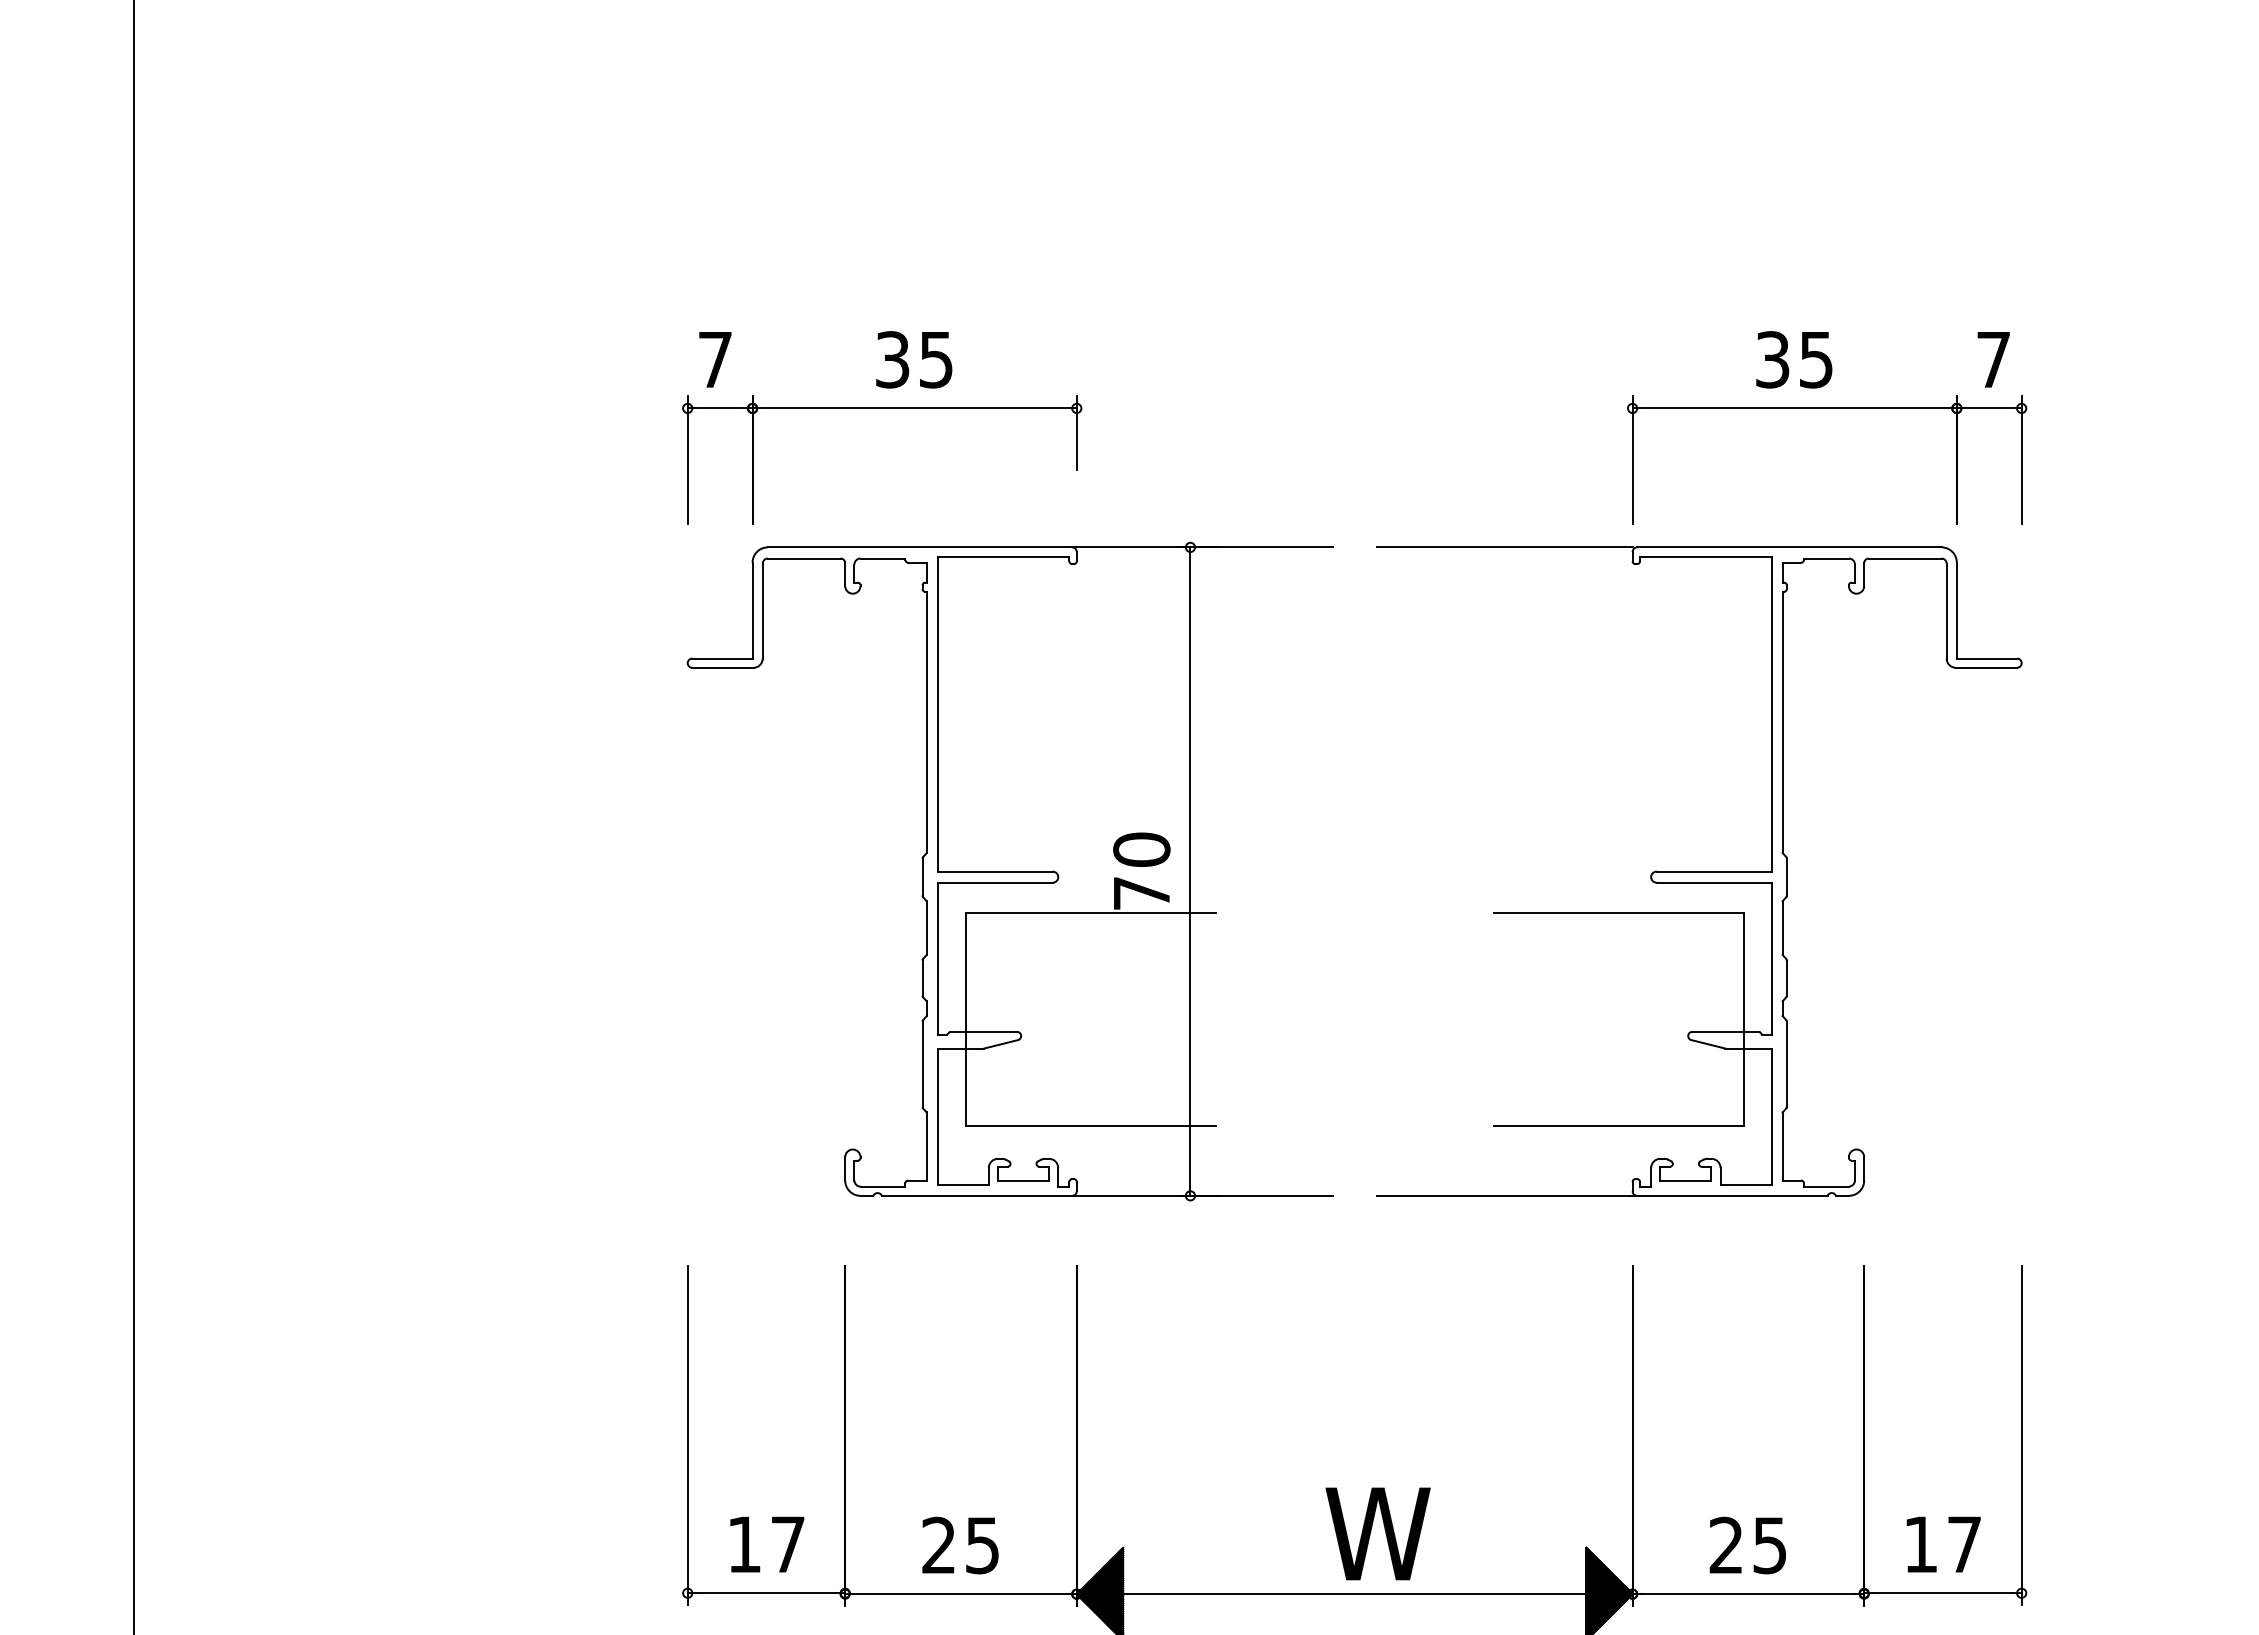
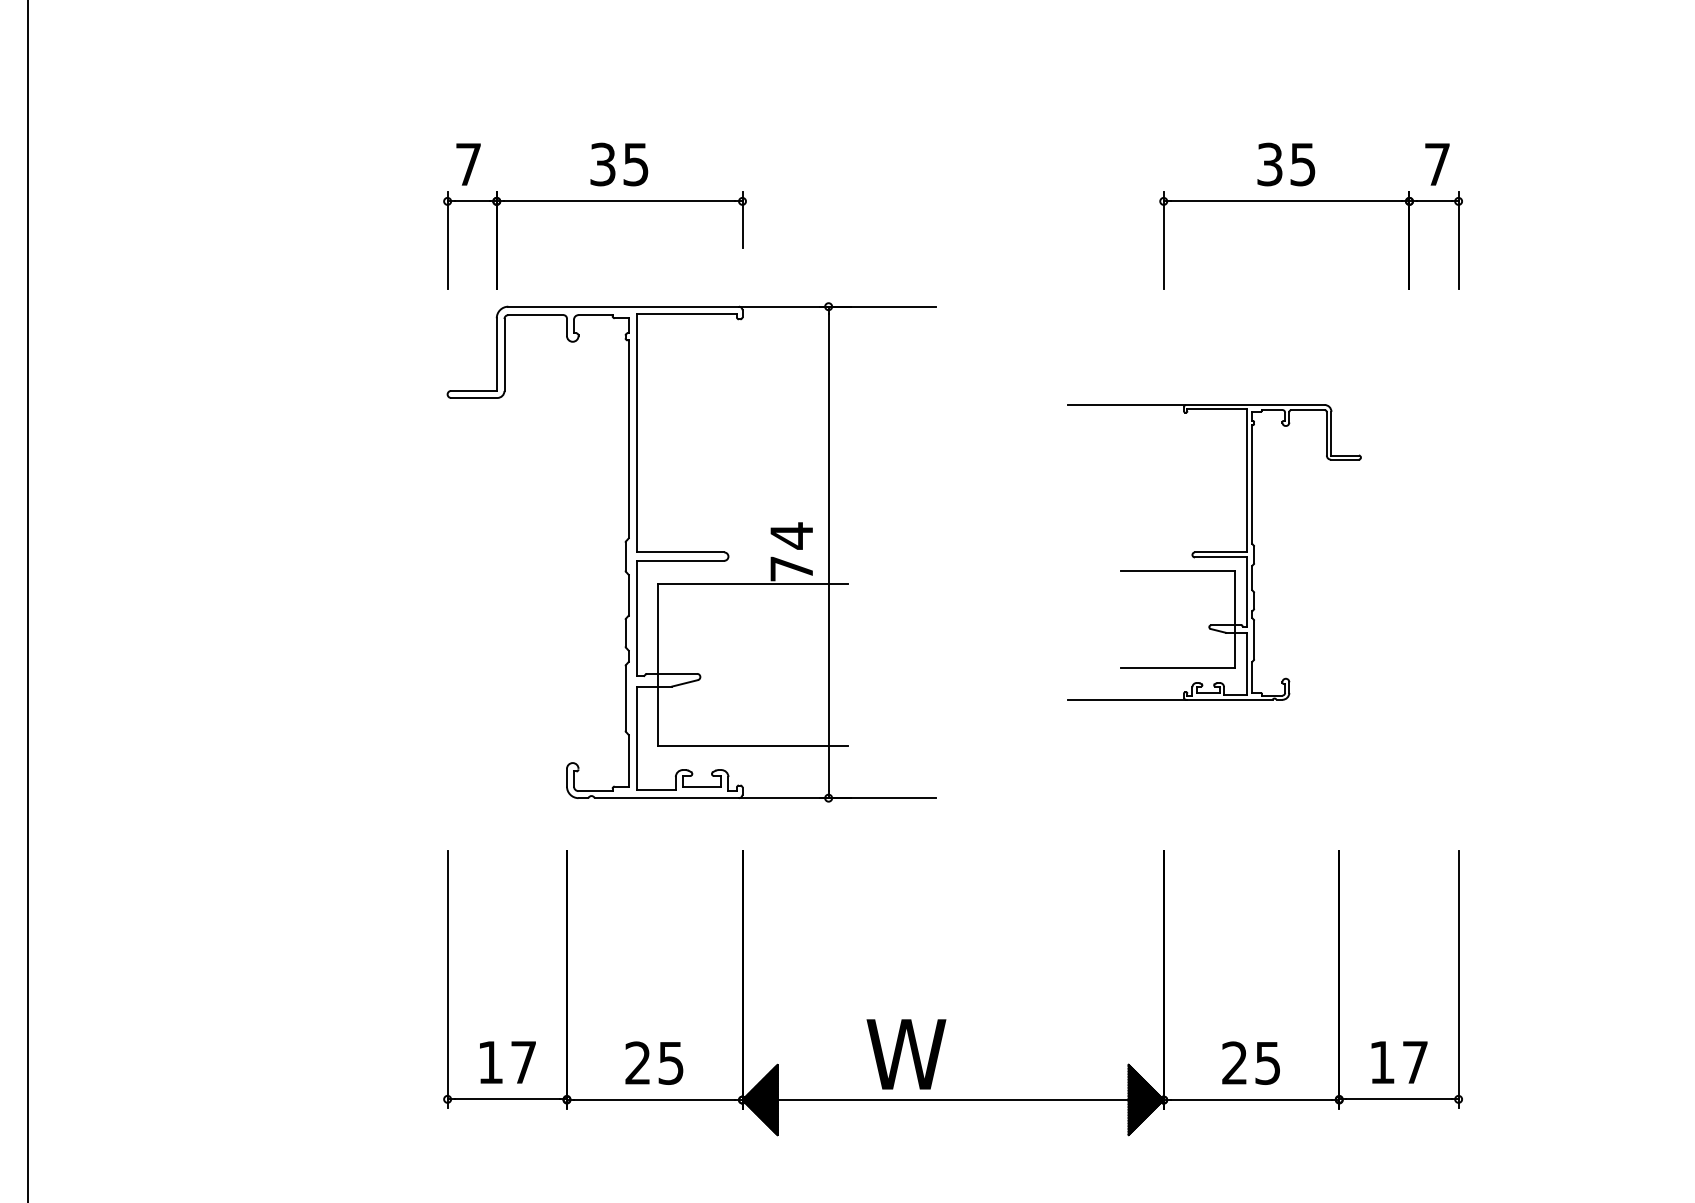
text: (1141, 849) -> (791, 535), 70 -> 74
part: (1699, 871) -> (1214, 552), size x0.6
text: (1377, 1533) -> (905, 1054), moved

